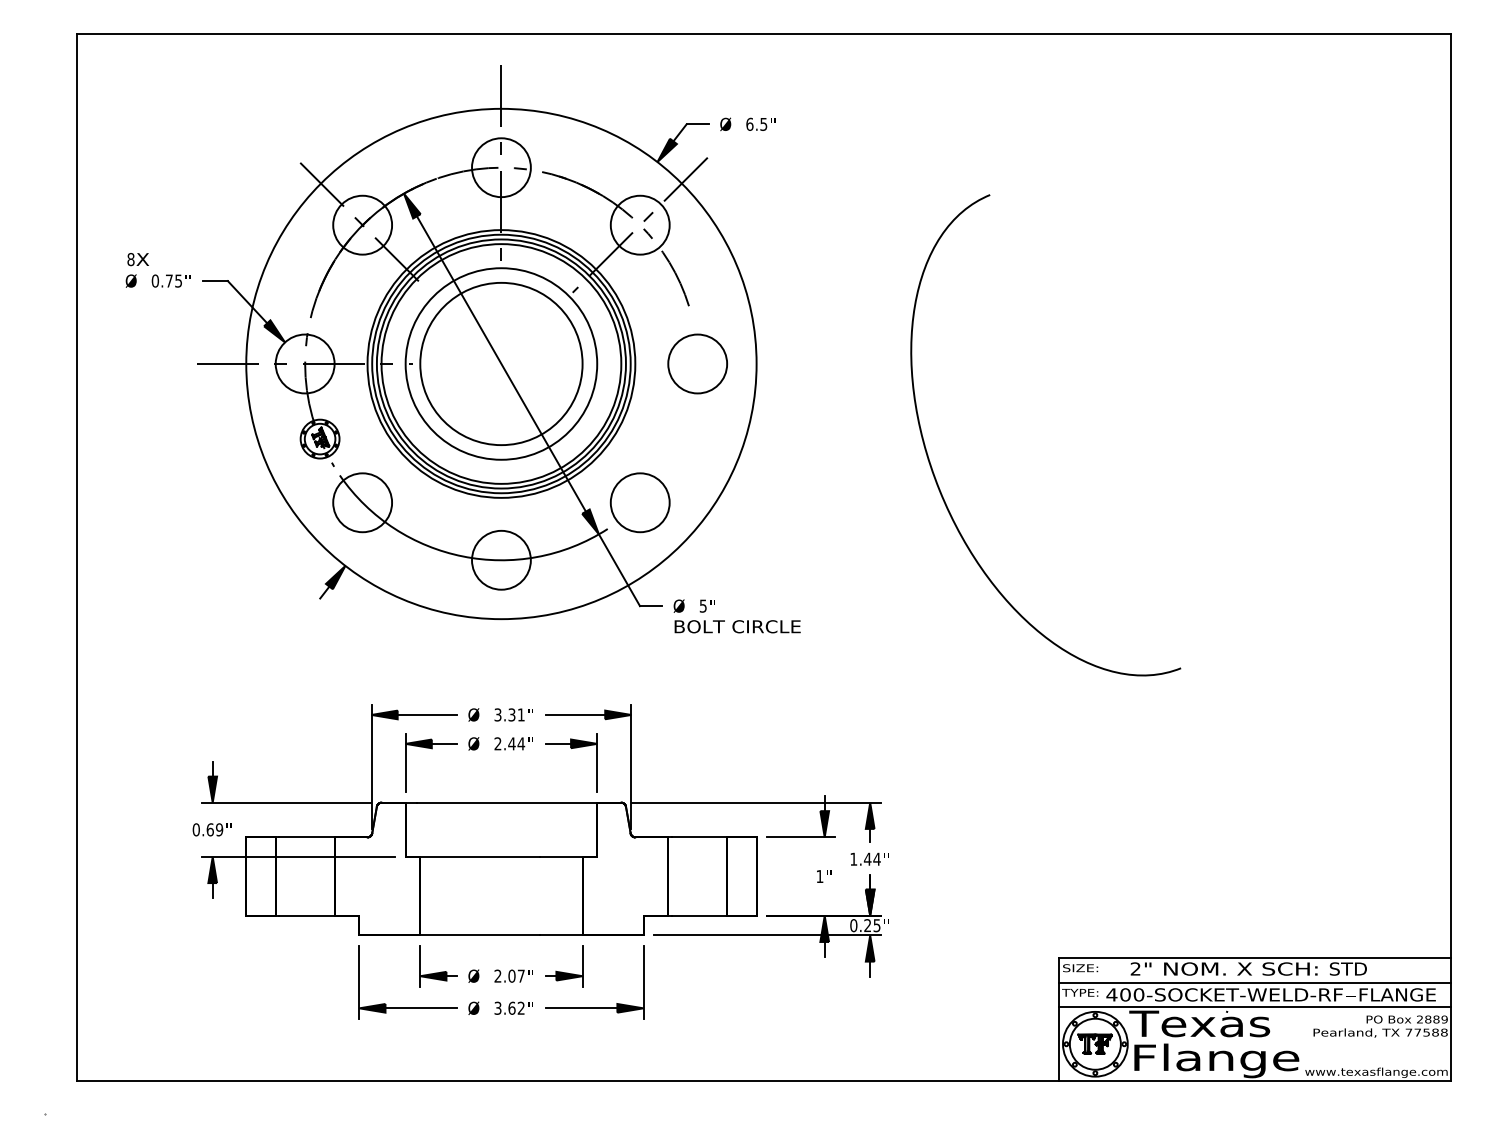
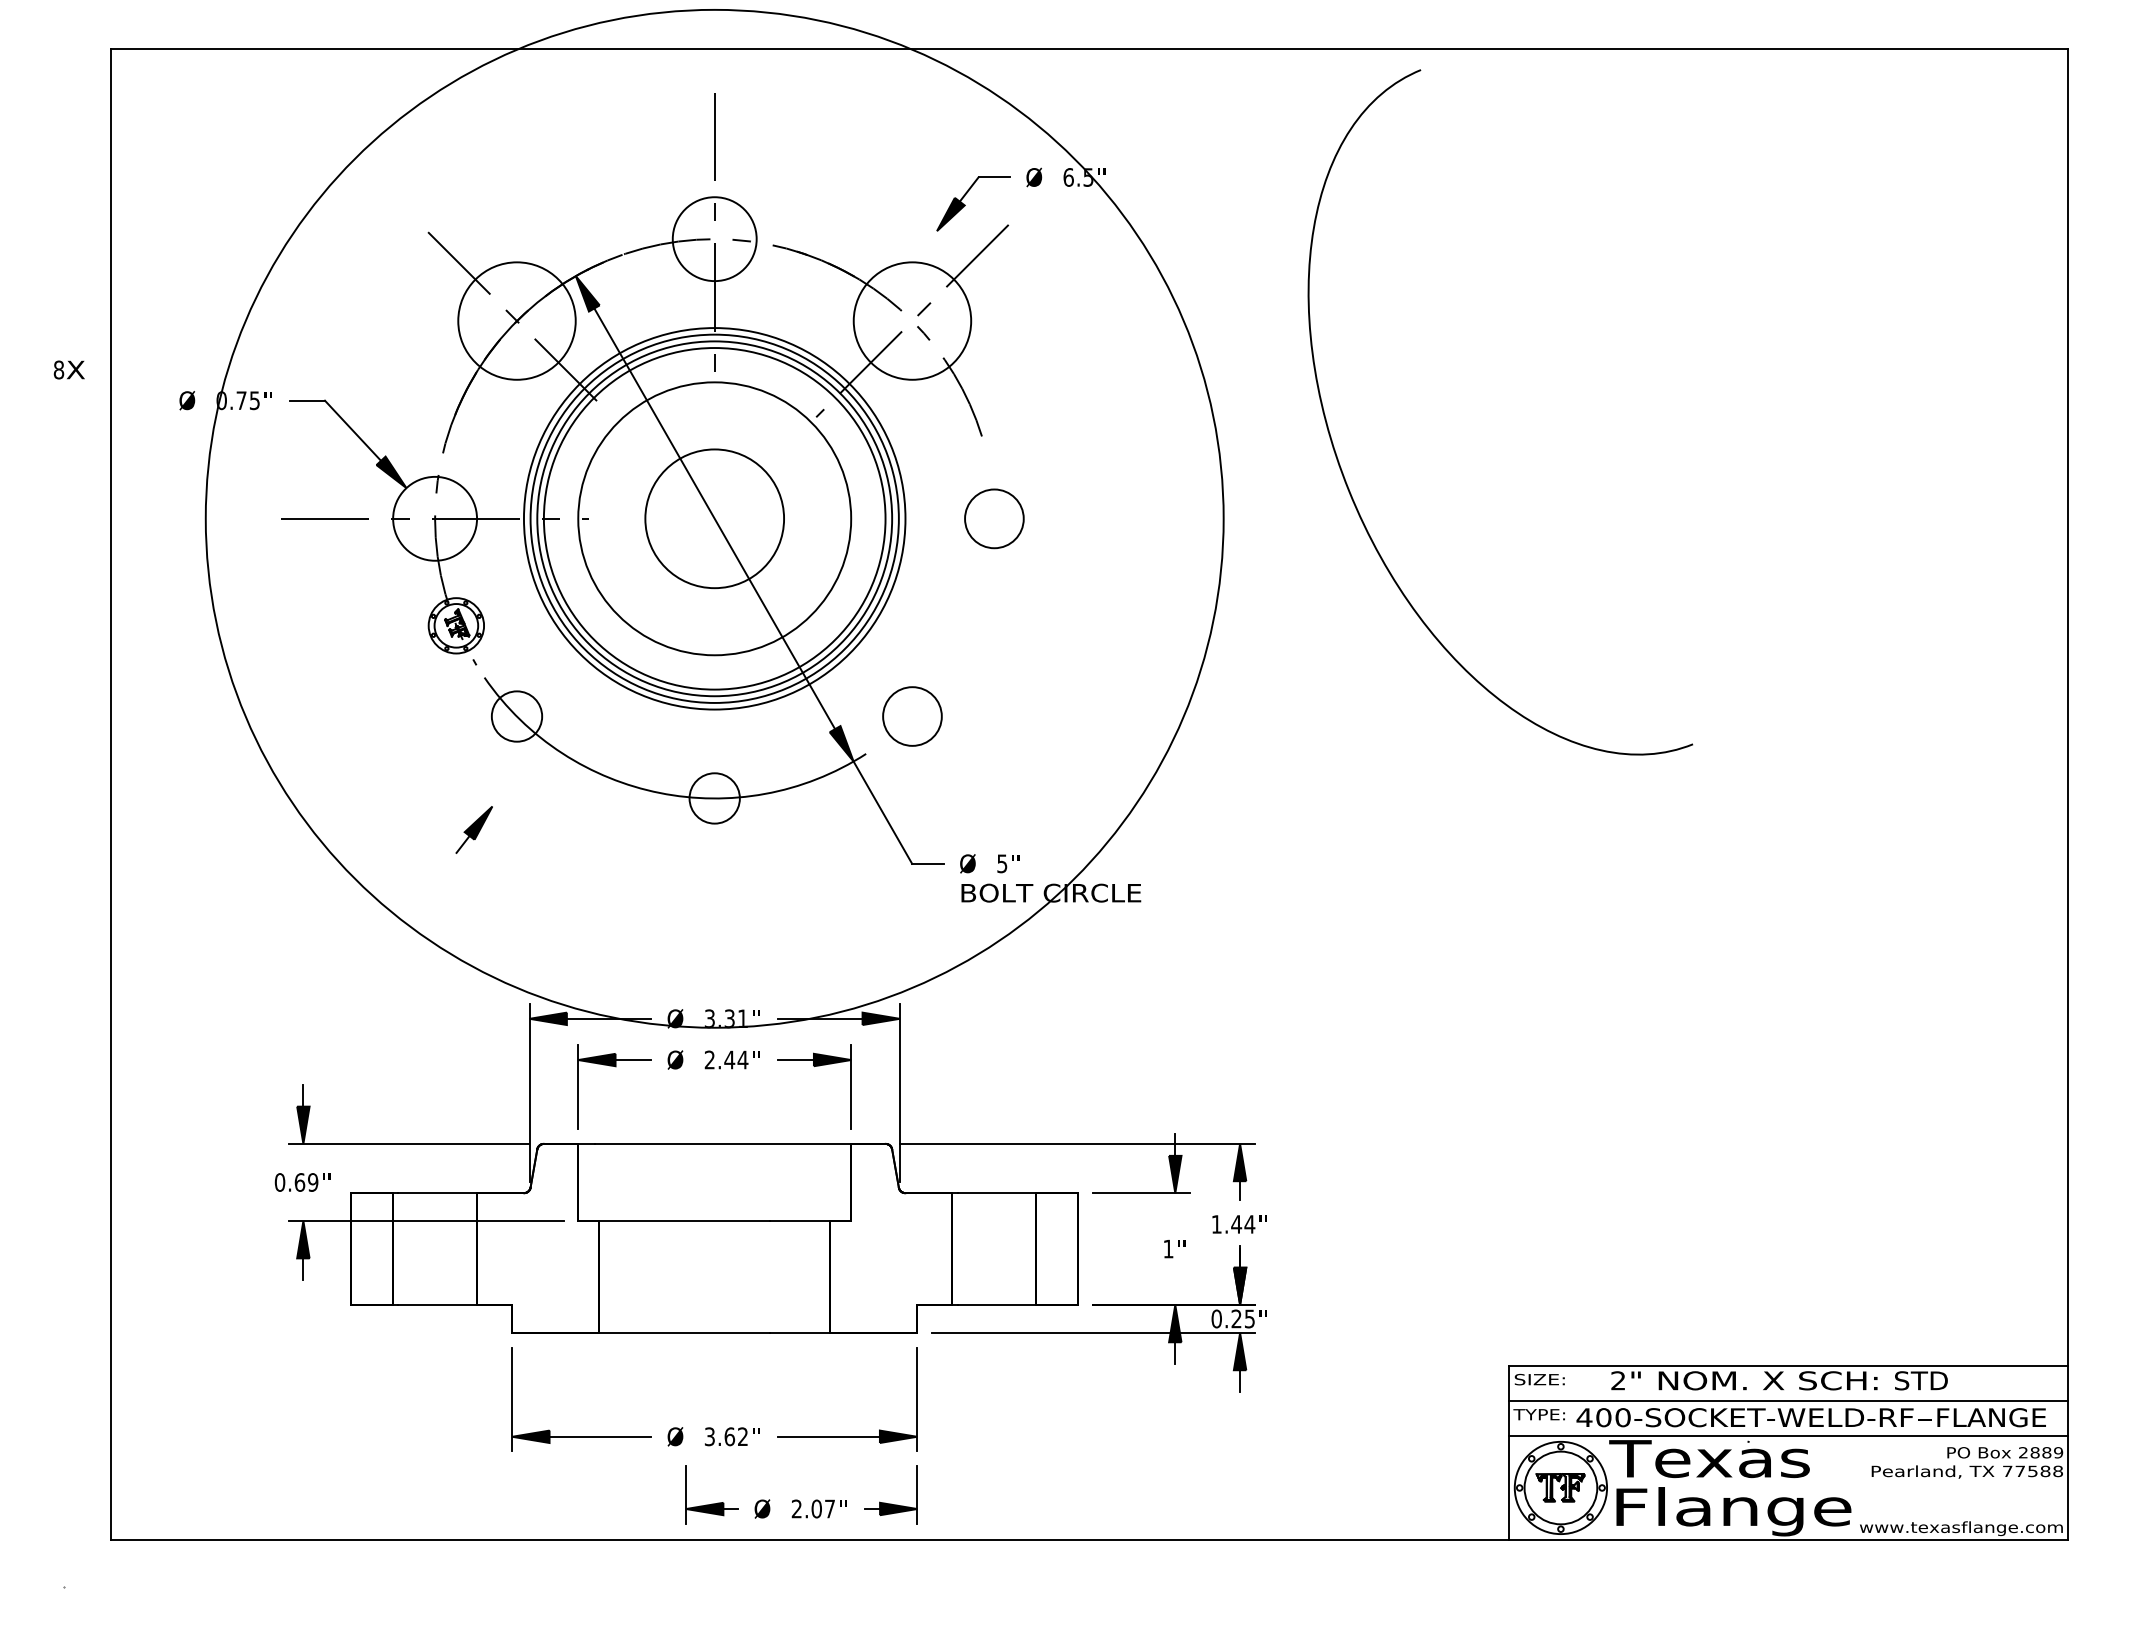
circle: (362, 225) -> (516, 321), size x1.4
circle: (640, 225) -> (912, 321), size x1.4
text: (137, 259) -> (68, 369), moved
circle: (501, 363) -> (714, 518), size x0.6
circle: (501, 363) -> (714, 518), size x1.4
circle: (697, 363) -> (994, 518), size x0.7
curve: (935, 477) -> (1343, 472), moved
circle: (362, 502) -> (516, 716), size x0.6
circle: (640, 502) -> (912, 716), size x0.7
circle: (501, 560) -> (714, 798), size x0.6
part: (499, 970) -> (799, 1500), moved

